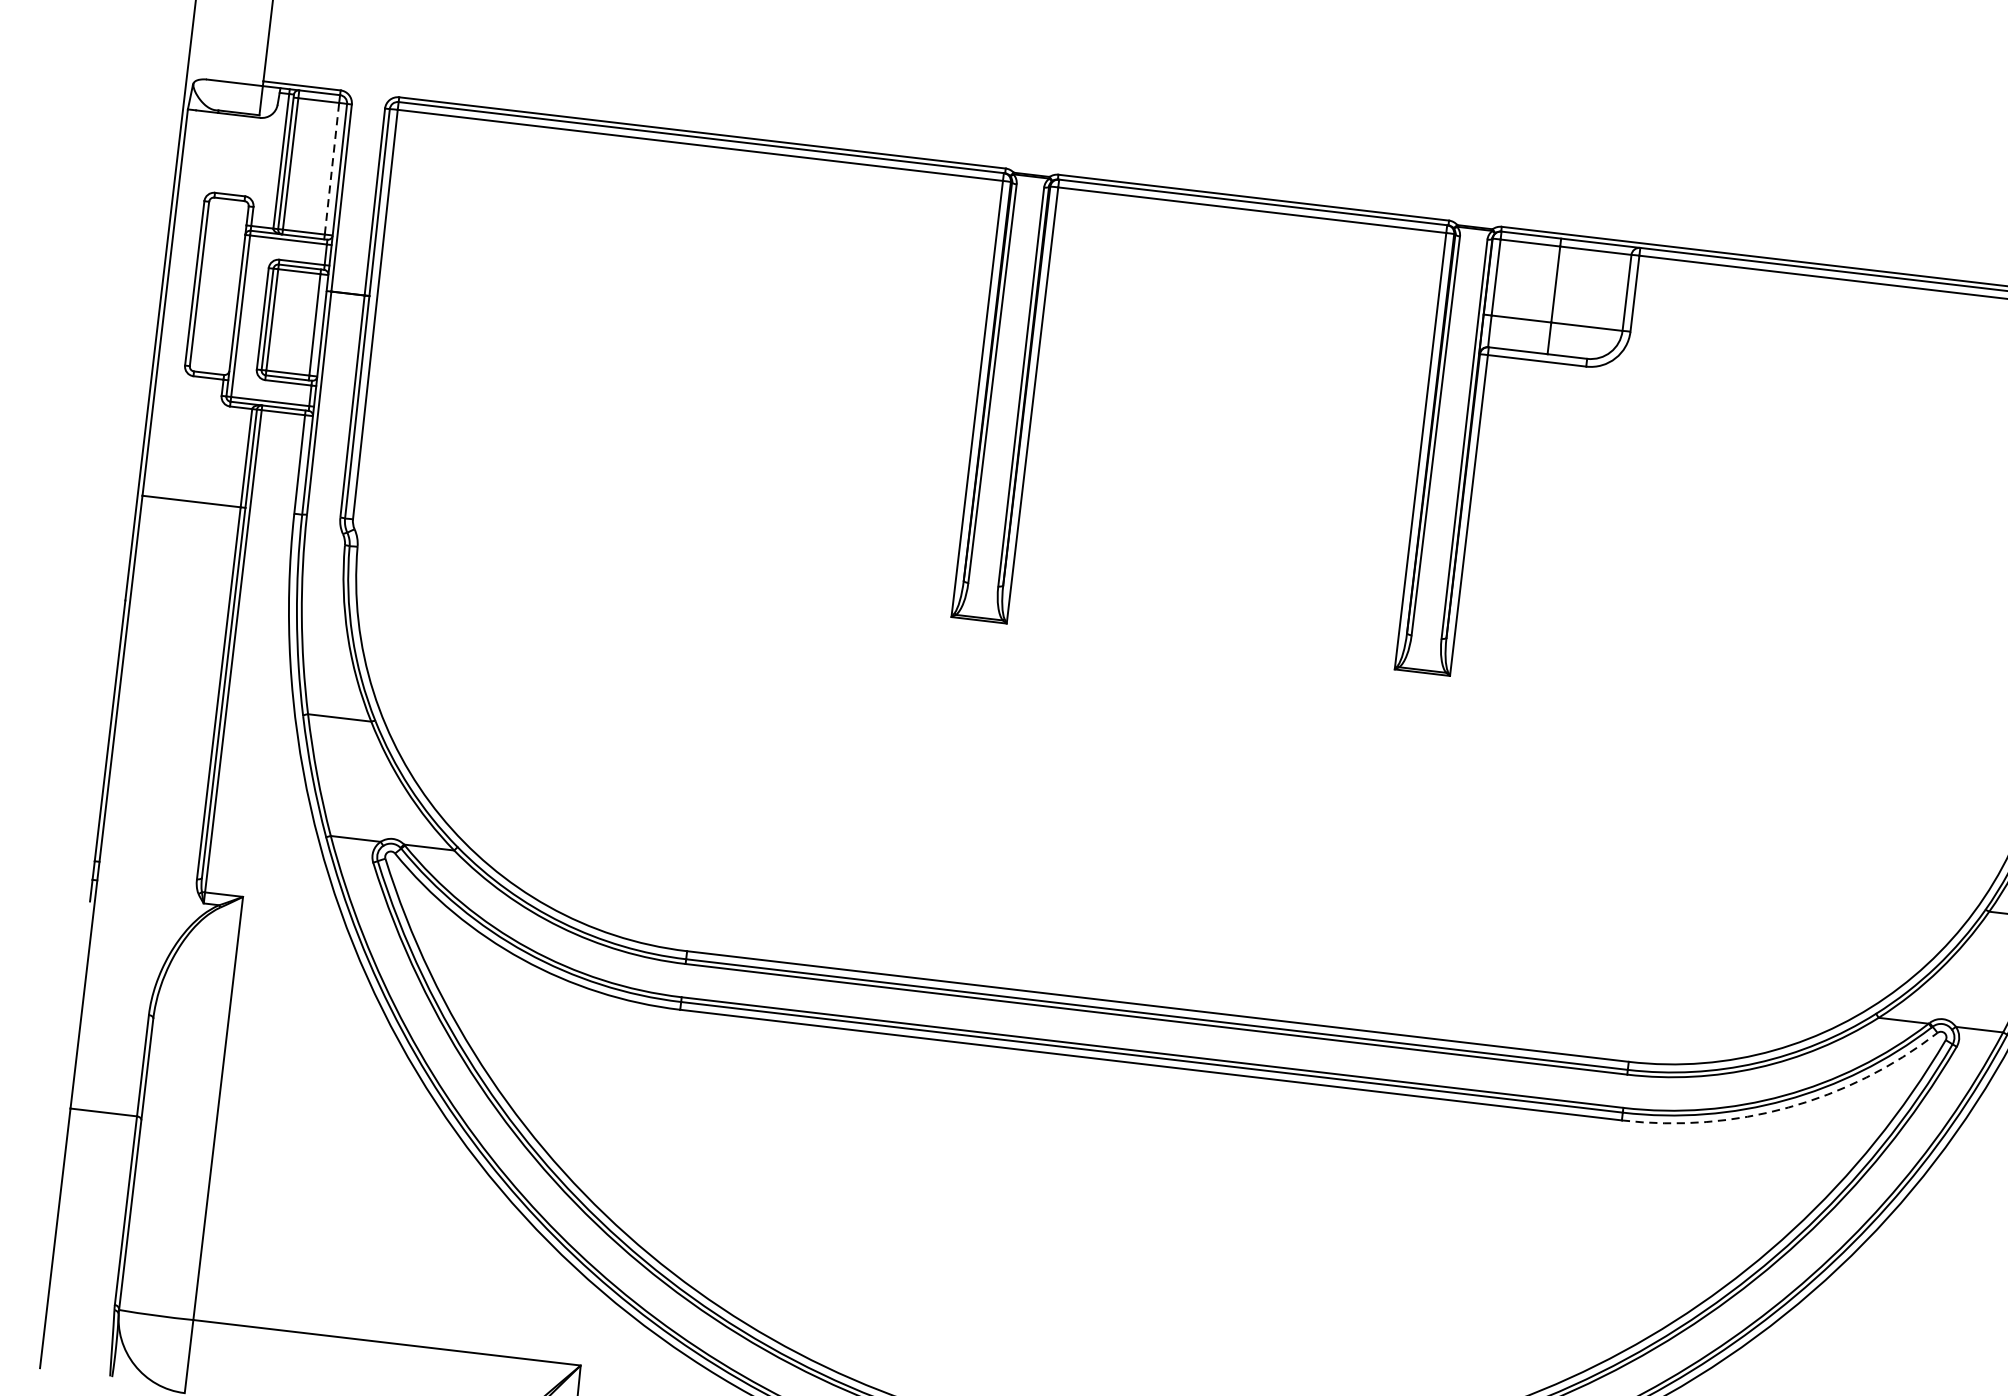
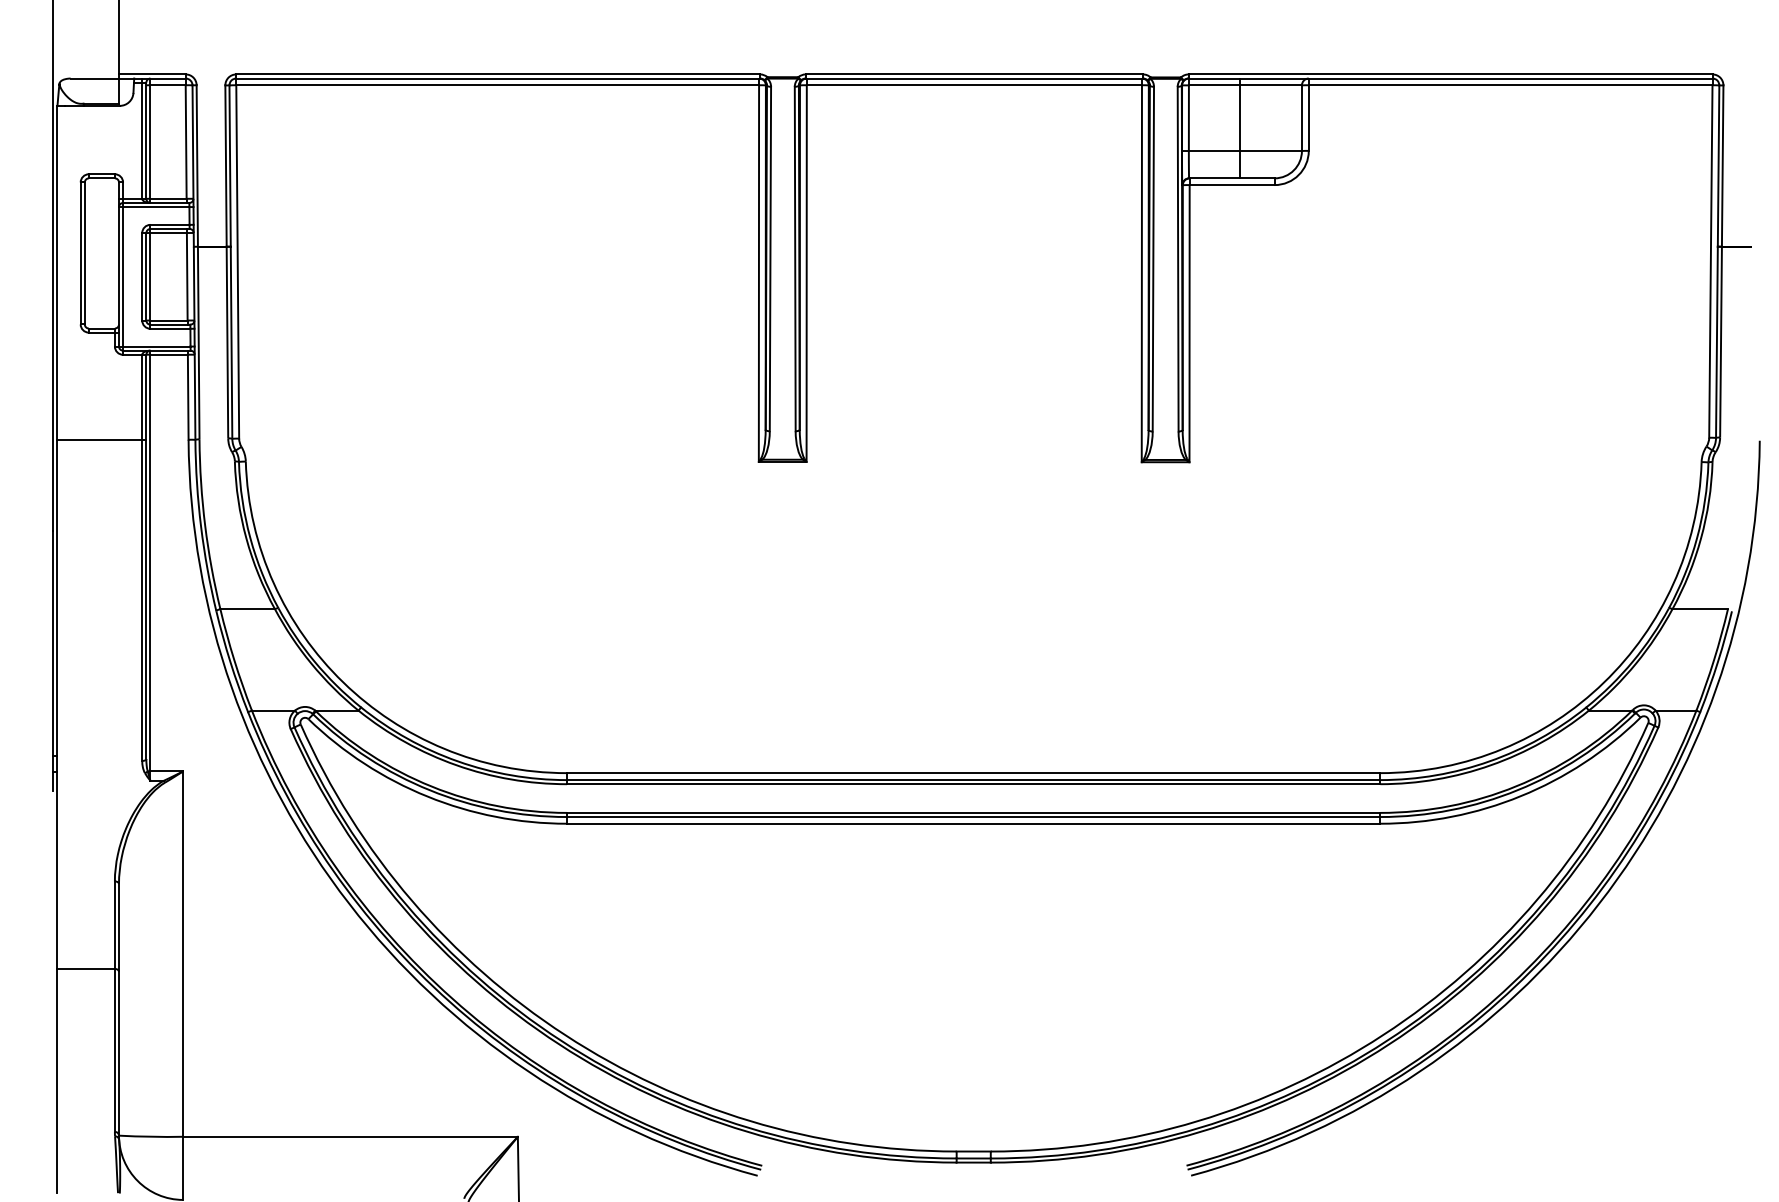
line: (332, 169) -> (186, 142), dashed -> solid
arc: (1787, 1107) -> (1520, 796), dashed -> solid

